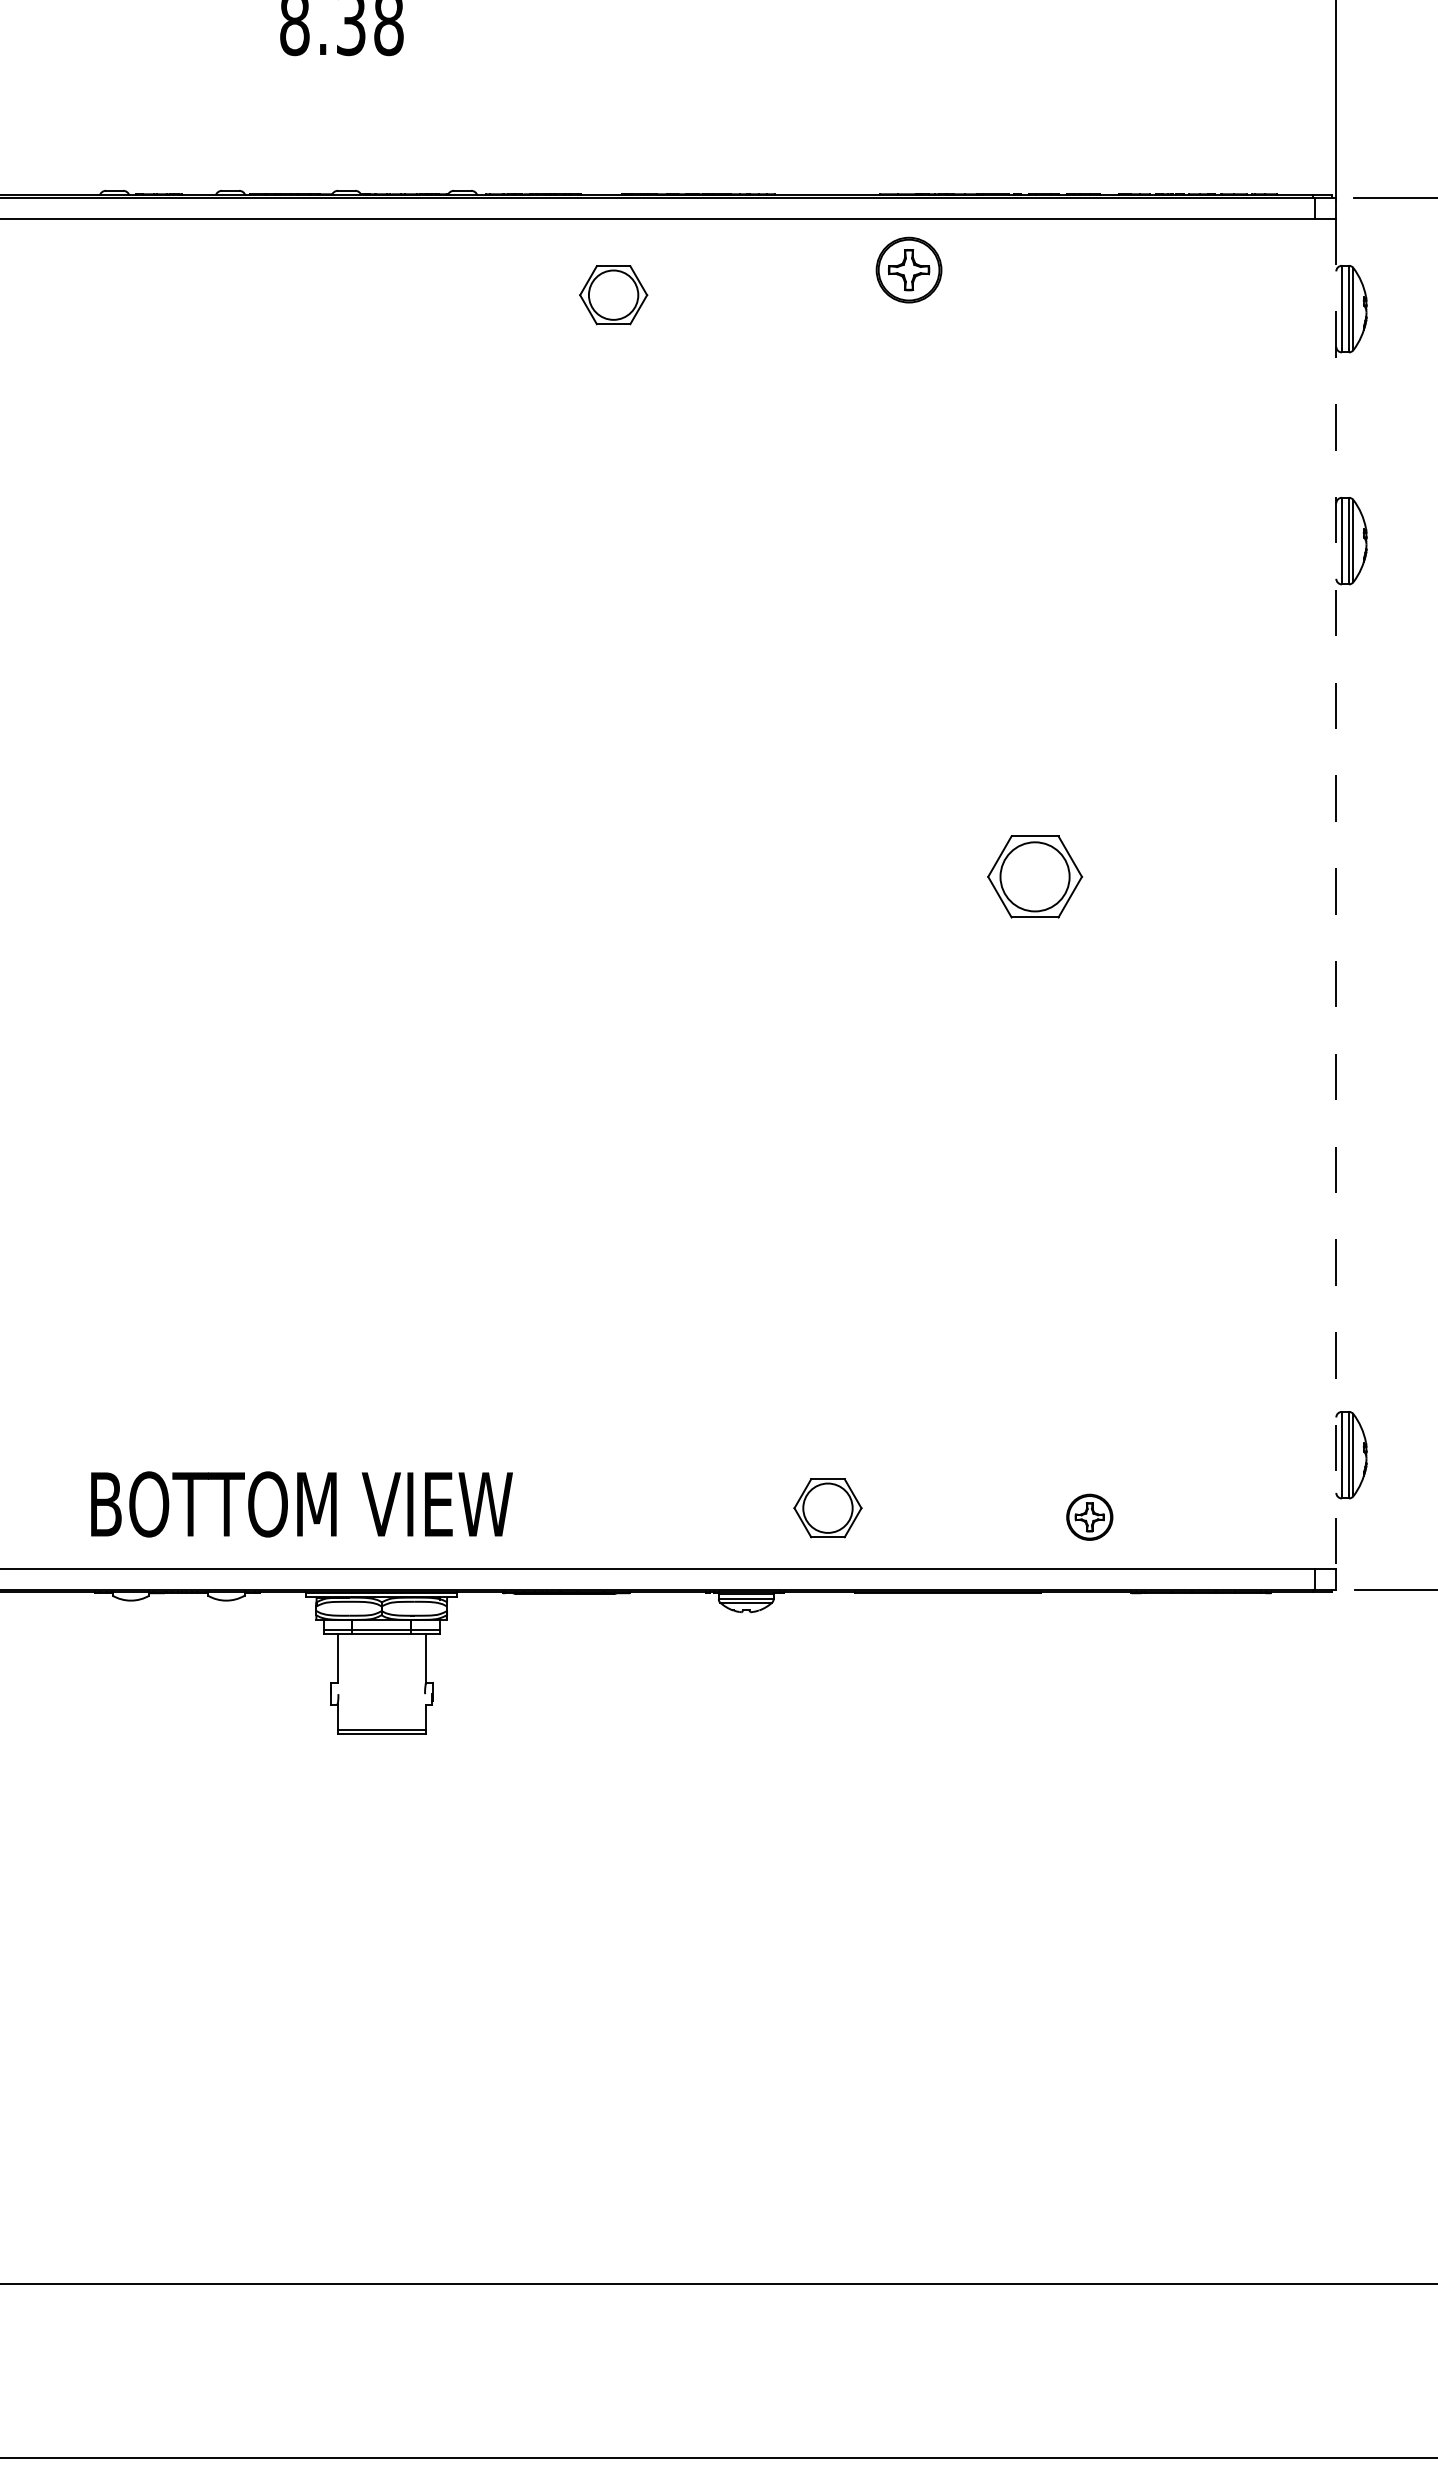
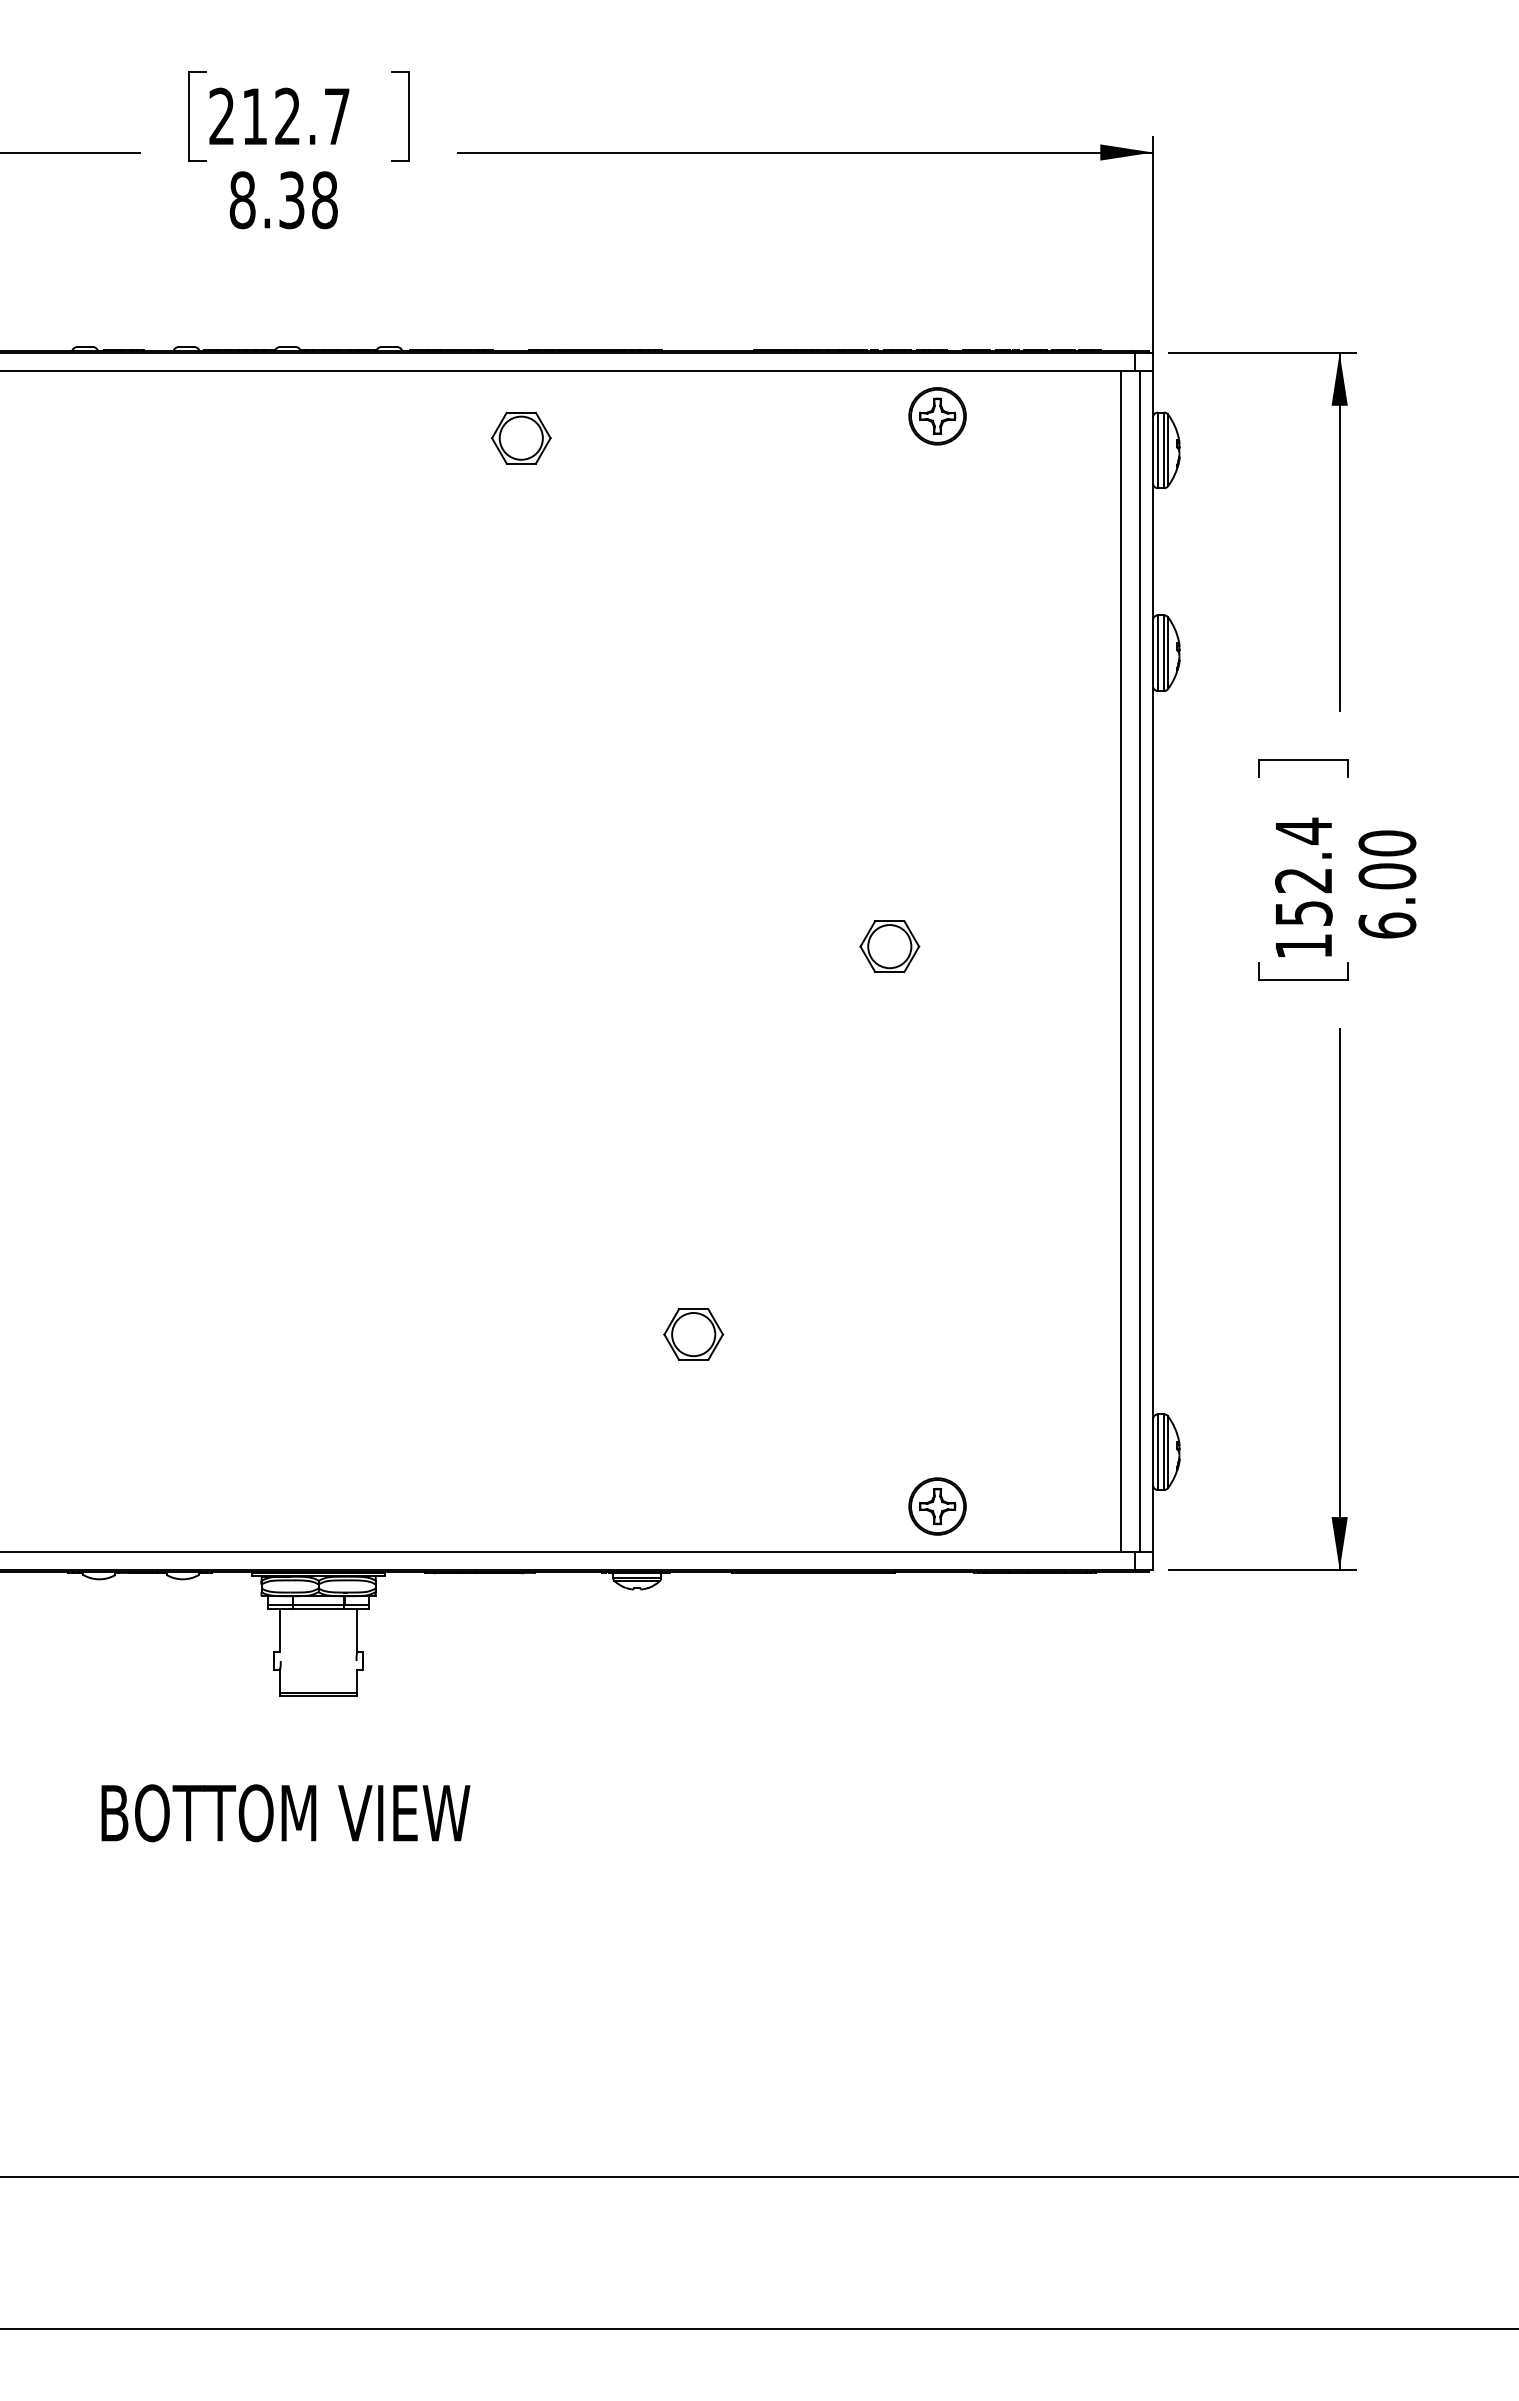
part: (908, 270) -> (937, 416), moved
part: (1034, 876) -> (889, 946), size x0.71
line: (1300, 893) -> (1121, 961), added
line: (1321, 893) -> (1140, 961), added
line: (1336, 893) -> (1153, 961), dashed -> solid
text: (301, 1504) -> (285, 1813), moved
part: (827, 1508) -> (693, 1334), moved
part: (1089, 1517) -> (937, 1506), size x1.43

